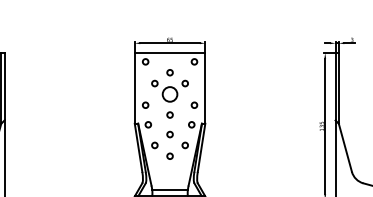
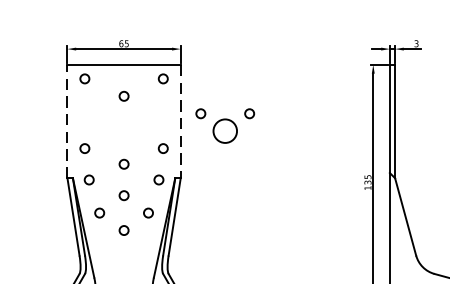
line: (134, 87) -> (66, 120), solid -> dashed
line: (205, 88) -> (181, 121), solid -> dashed
part: (169, 90) -> (224, 124), moved

